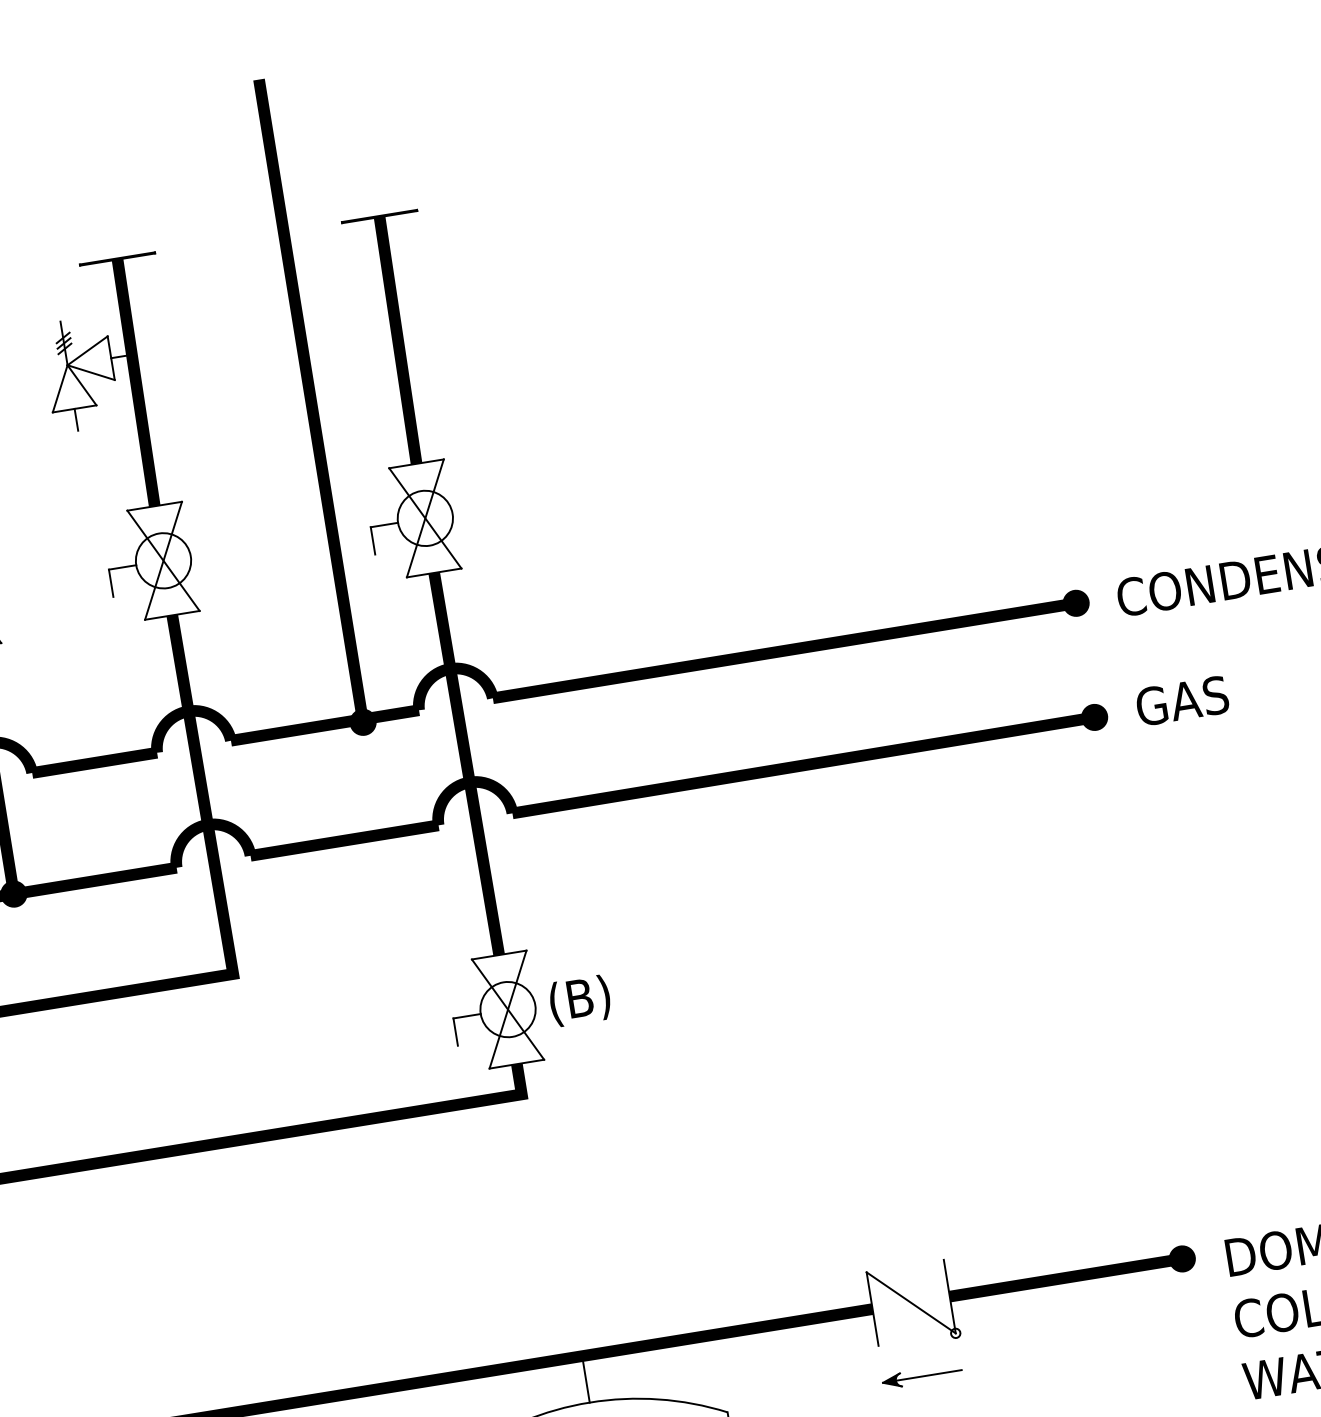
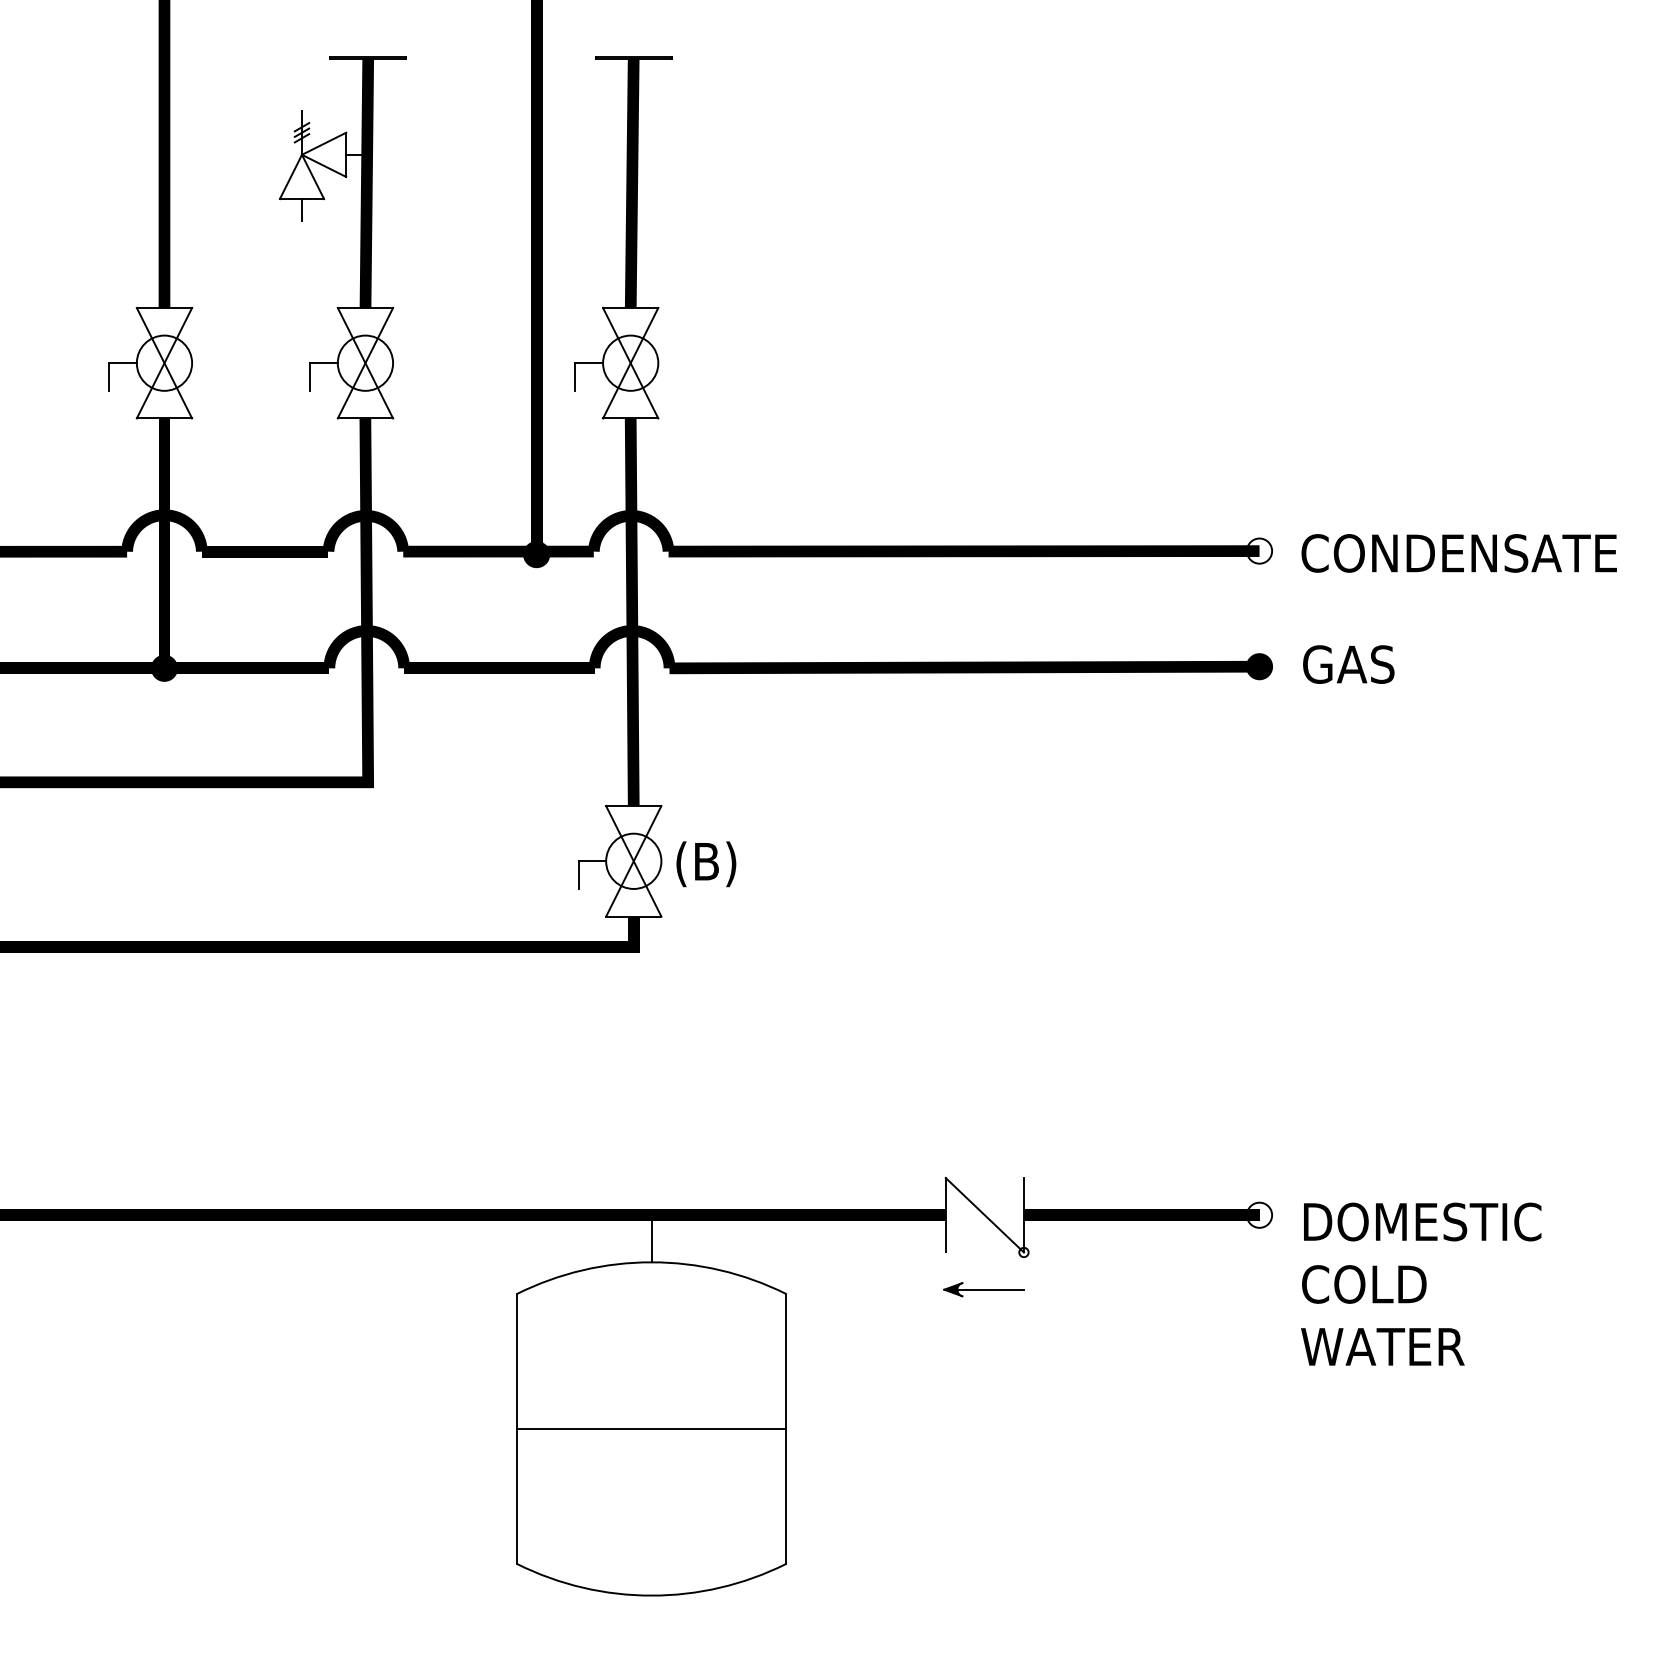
fill: (1076, 602) -> (1259, 550), removed
fill: (1182, 1258) -> (1259, 1214), removed

